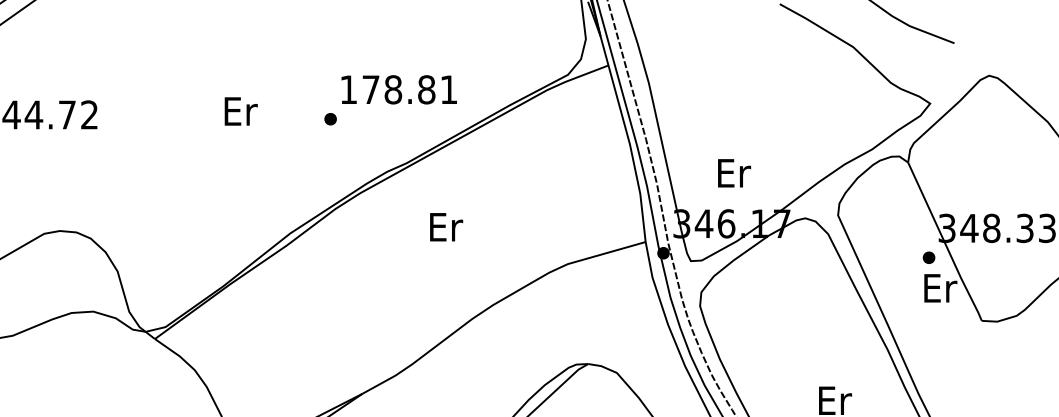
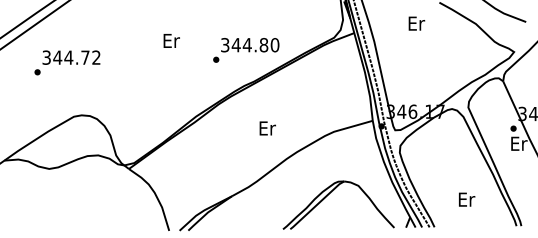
text: (399, 90) -> (250, 45), 178.81 -> 344.80
text: (240, 110) -> (171, 40), moved
text: (733, 172) -> (416, 23), moved
text: (445, 227) -> (267, 128), moved

